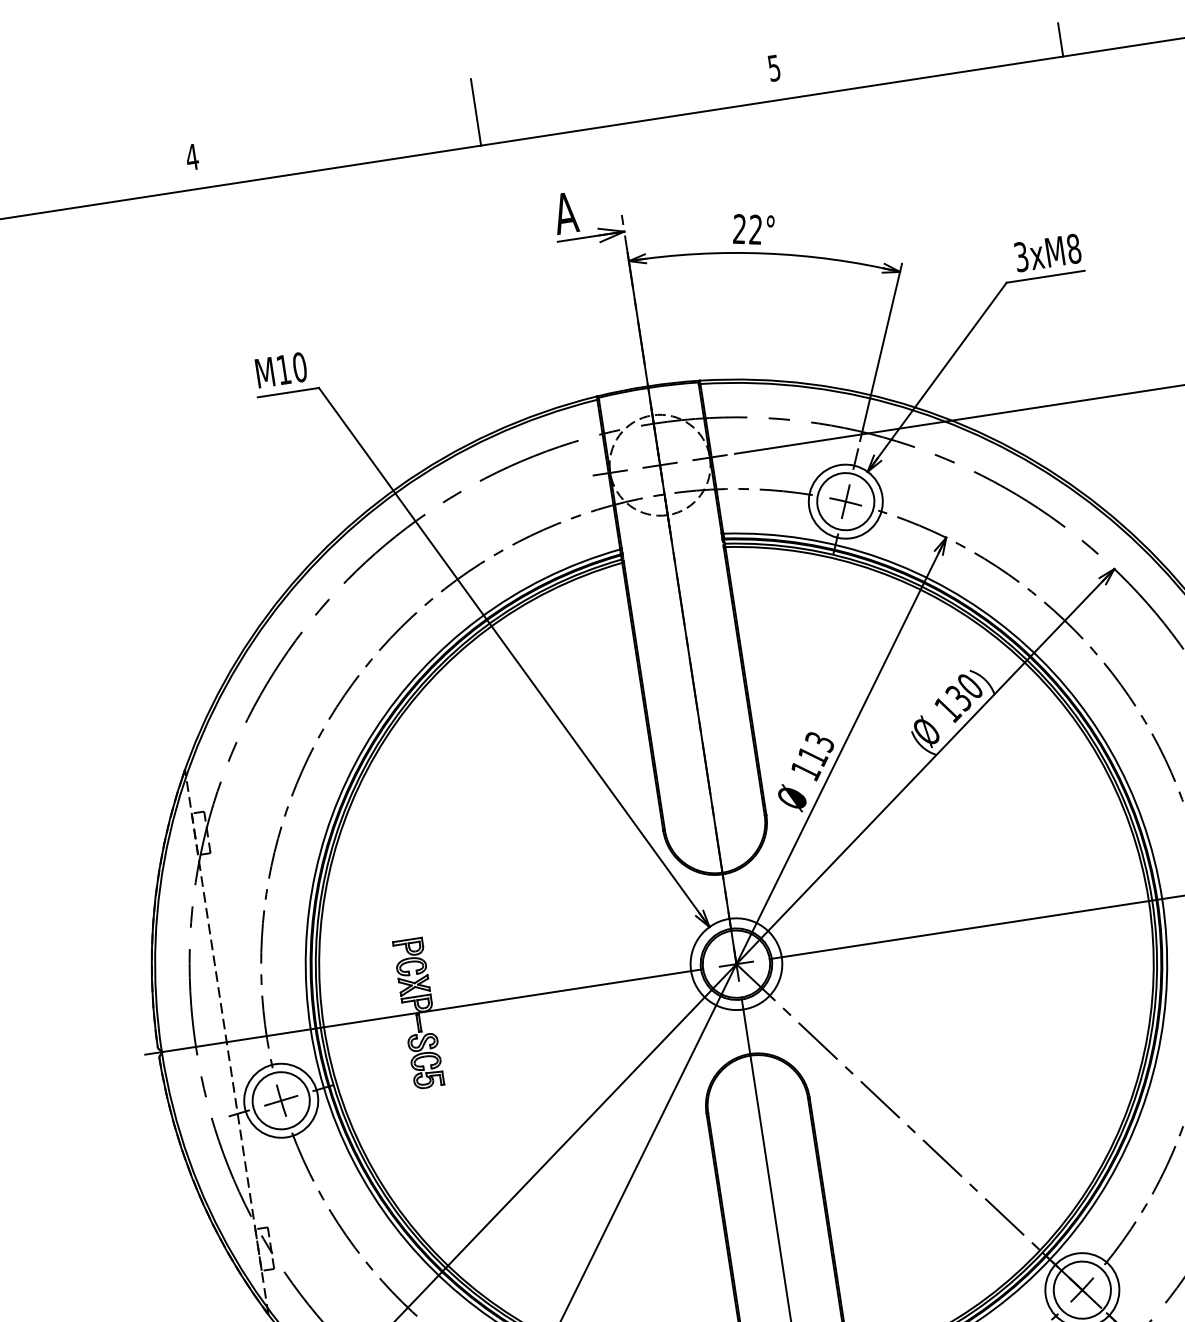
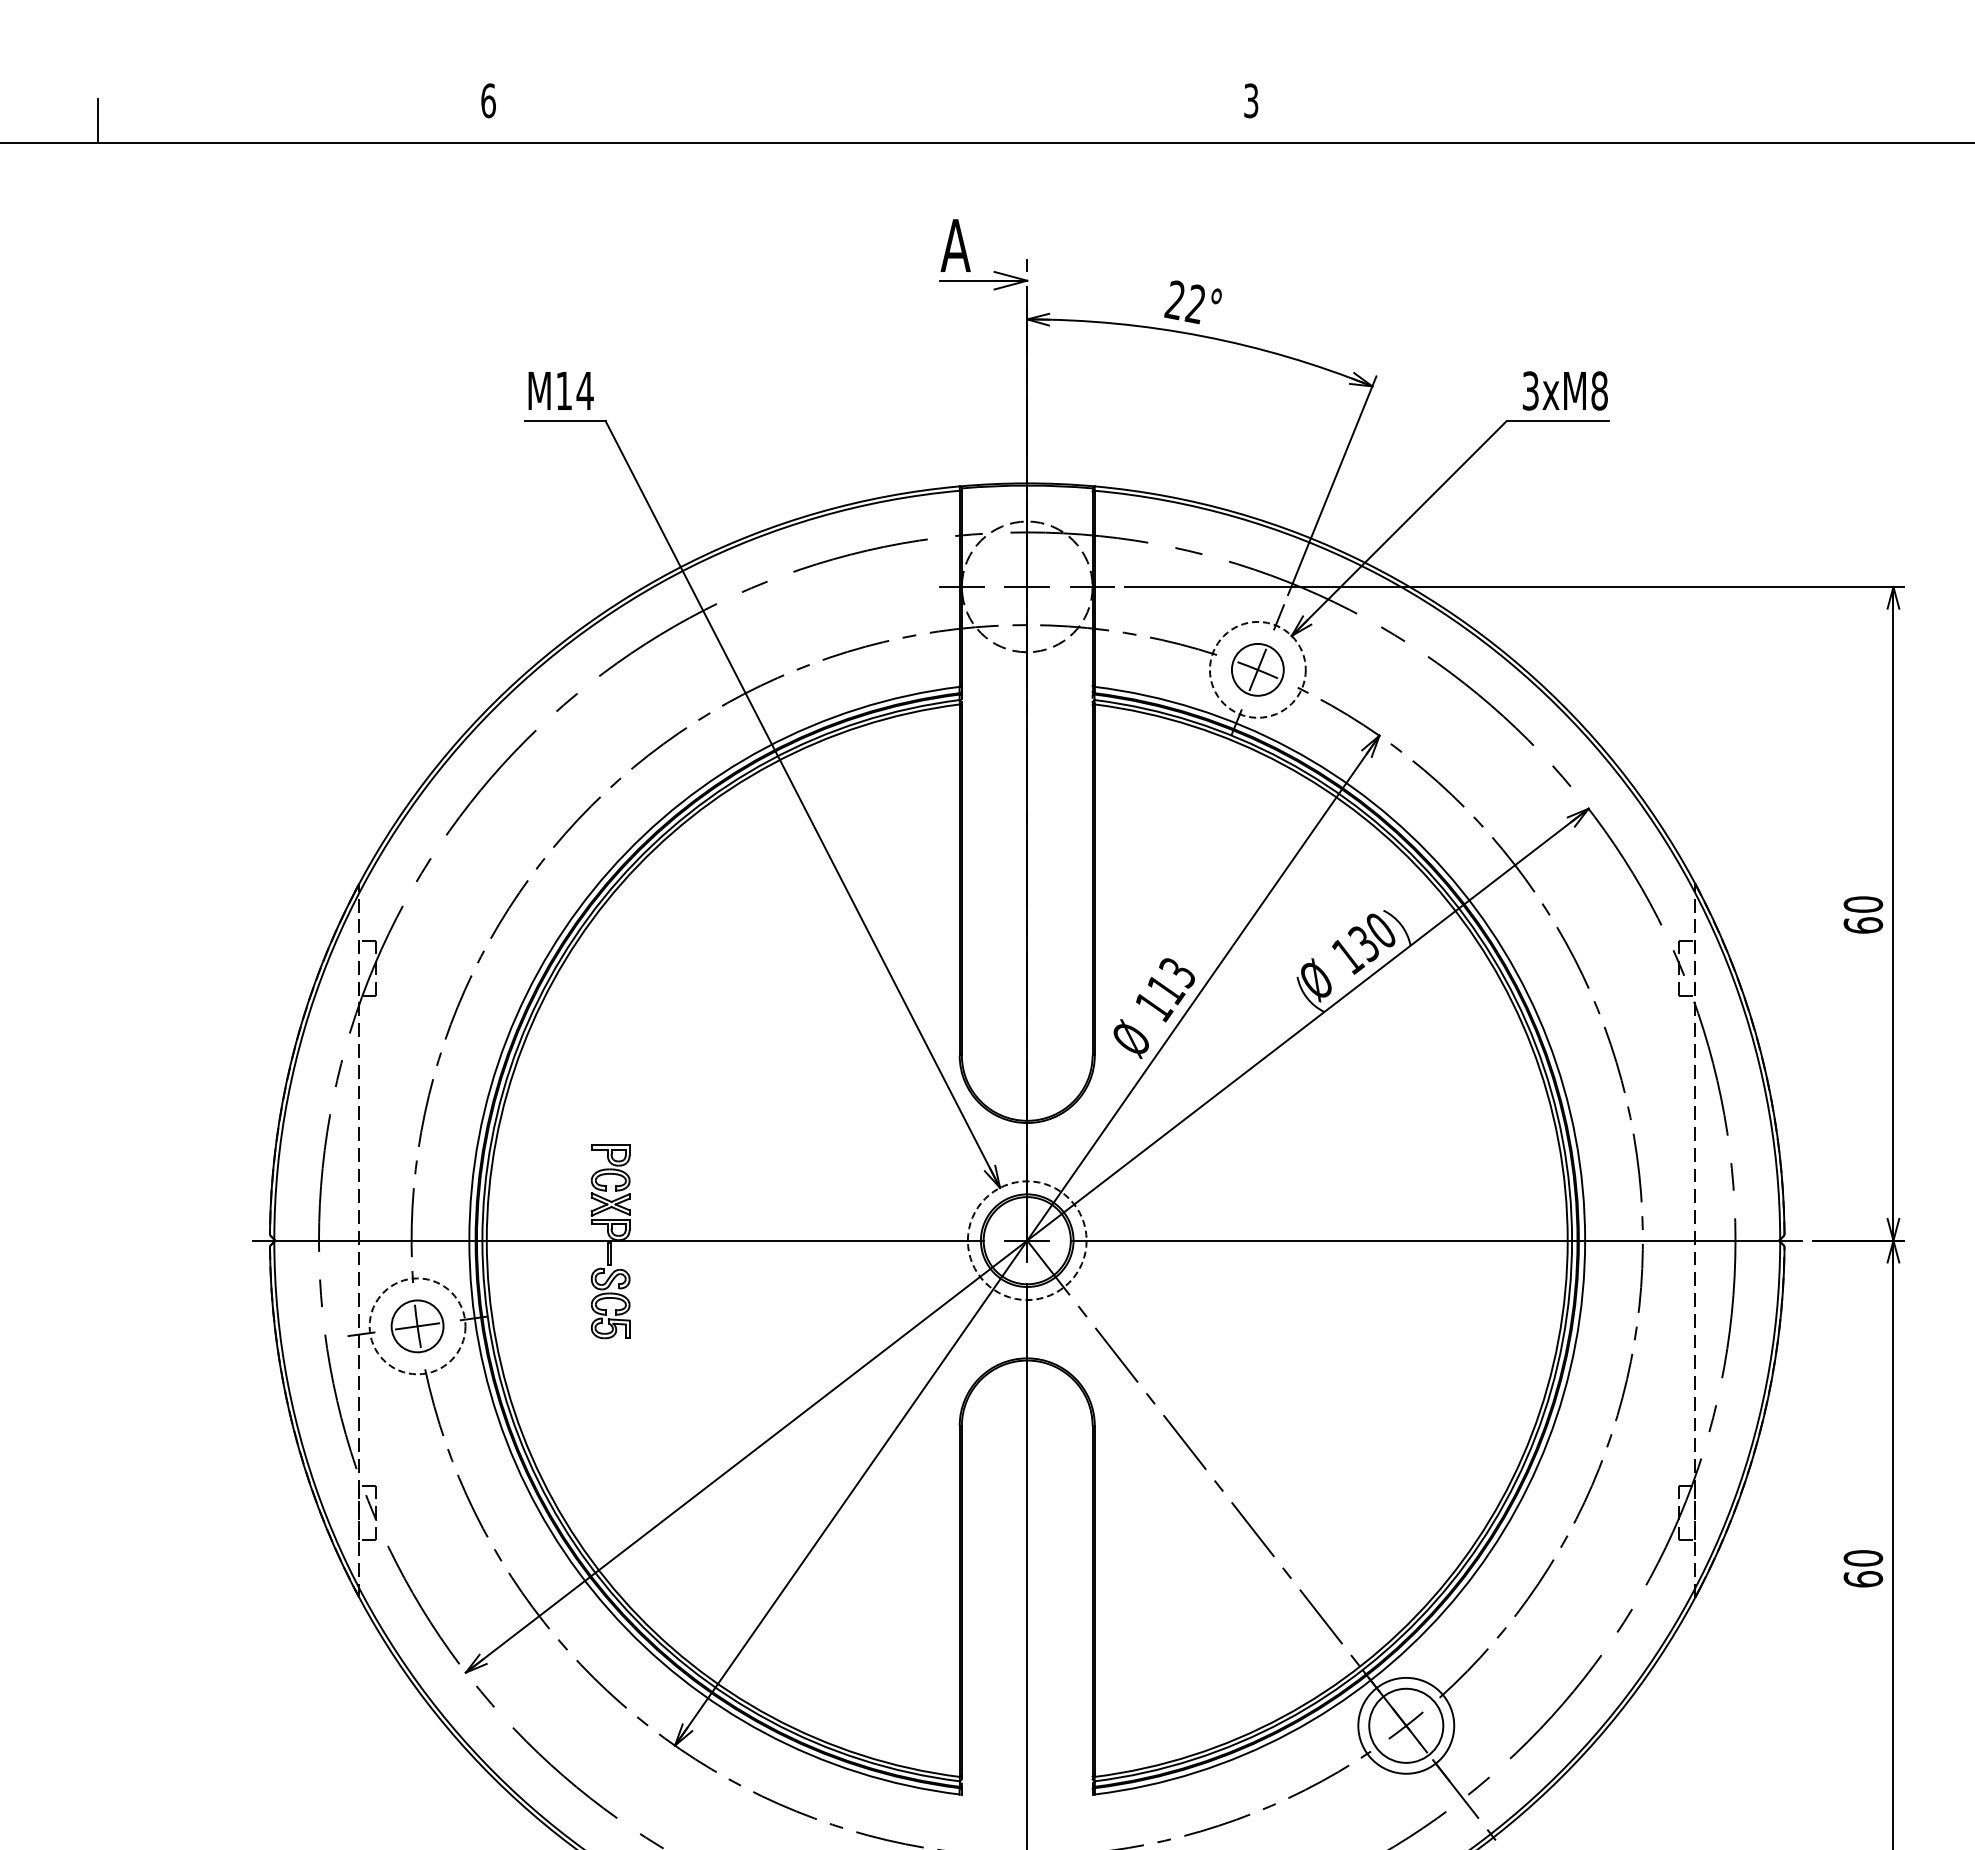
line: (1060, 39) -> (1623, 120), removed
text: (774, 67) -> (1251, 100), 5 -> 3
line: (475, 112) -> (860, 98), removed
text: (192, 157) -> (488, 100), 4 -> 6
text: (299, 367) -> (584, 390), M10 -> M14
circle: (845, 501) -> (1257, 669), size x0.7
circle: (845, 501) -> (1257, 669), solid -> dashed
circle: (735, 964) -> (1026, 1240), solid -> dashed
circle: (281, 1100) -> (417, 1326), size x0.7
circle: (281, 1100) -> (417, 1326), solid -> dashed

